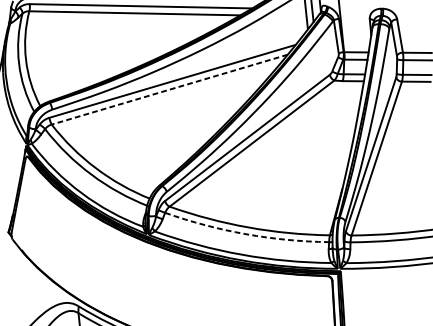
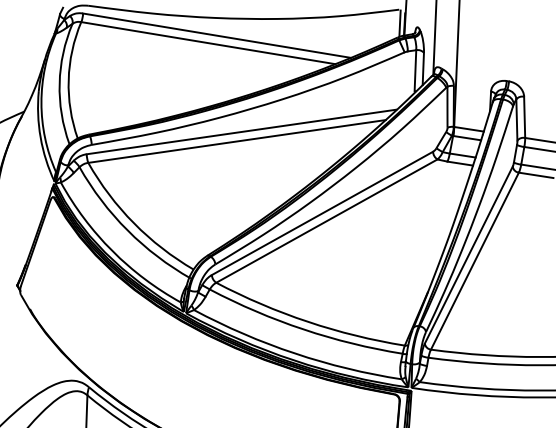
line: (169, 89) -> (236, 141), dashed -> solid
arc: (245, 234) -> (303, 329), dashed -> solid

